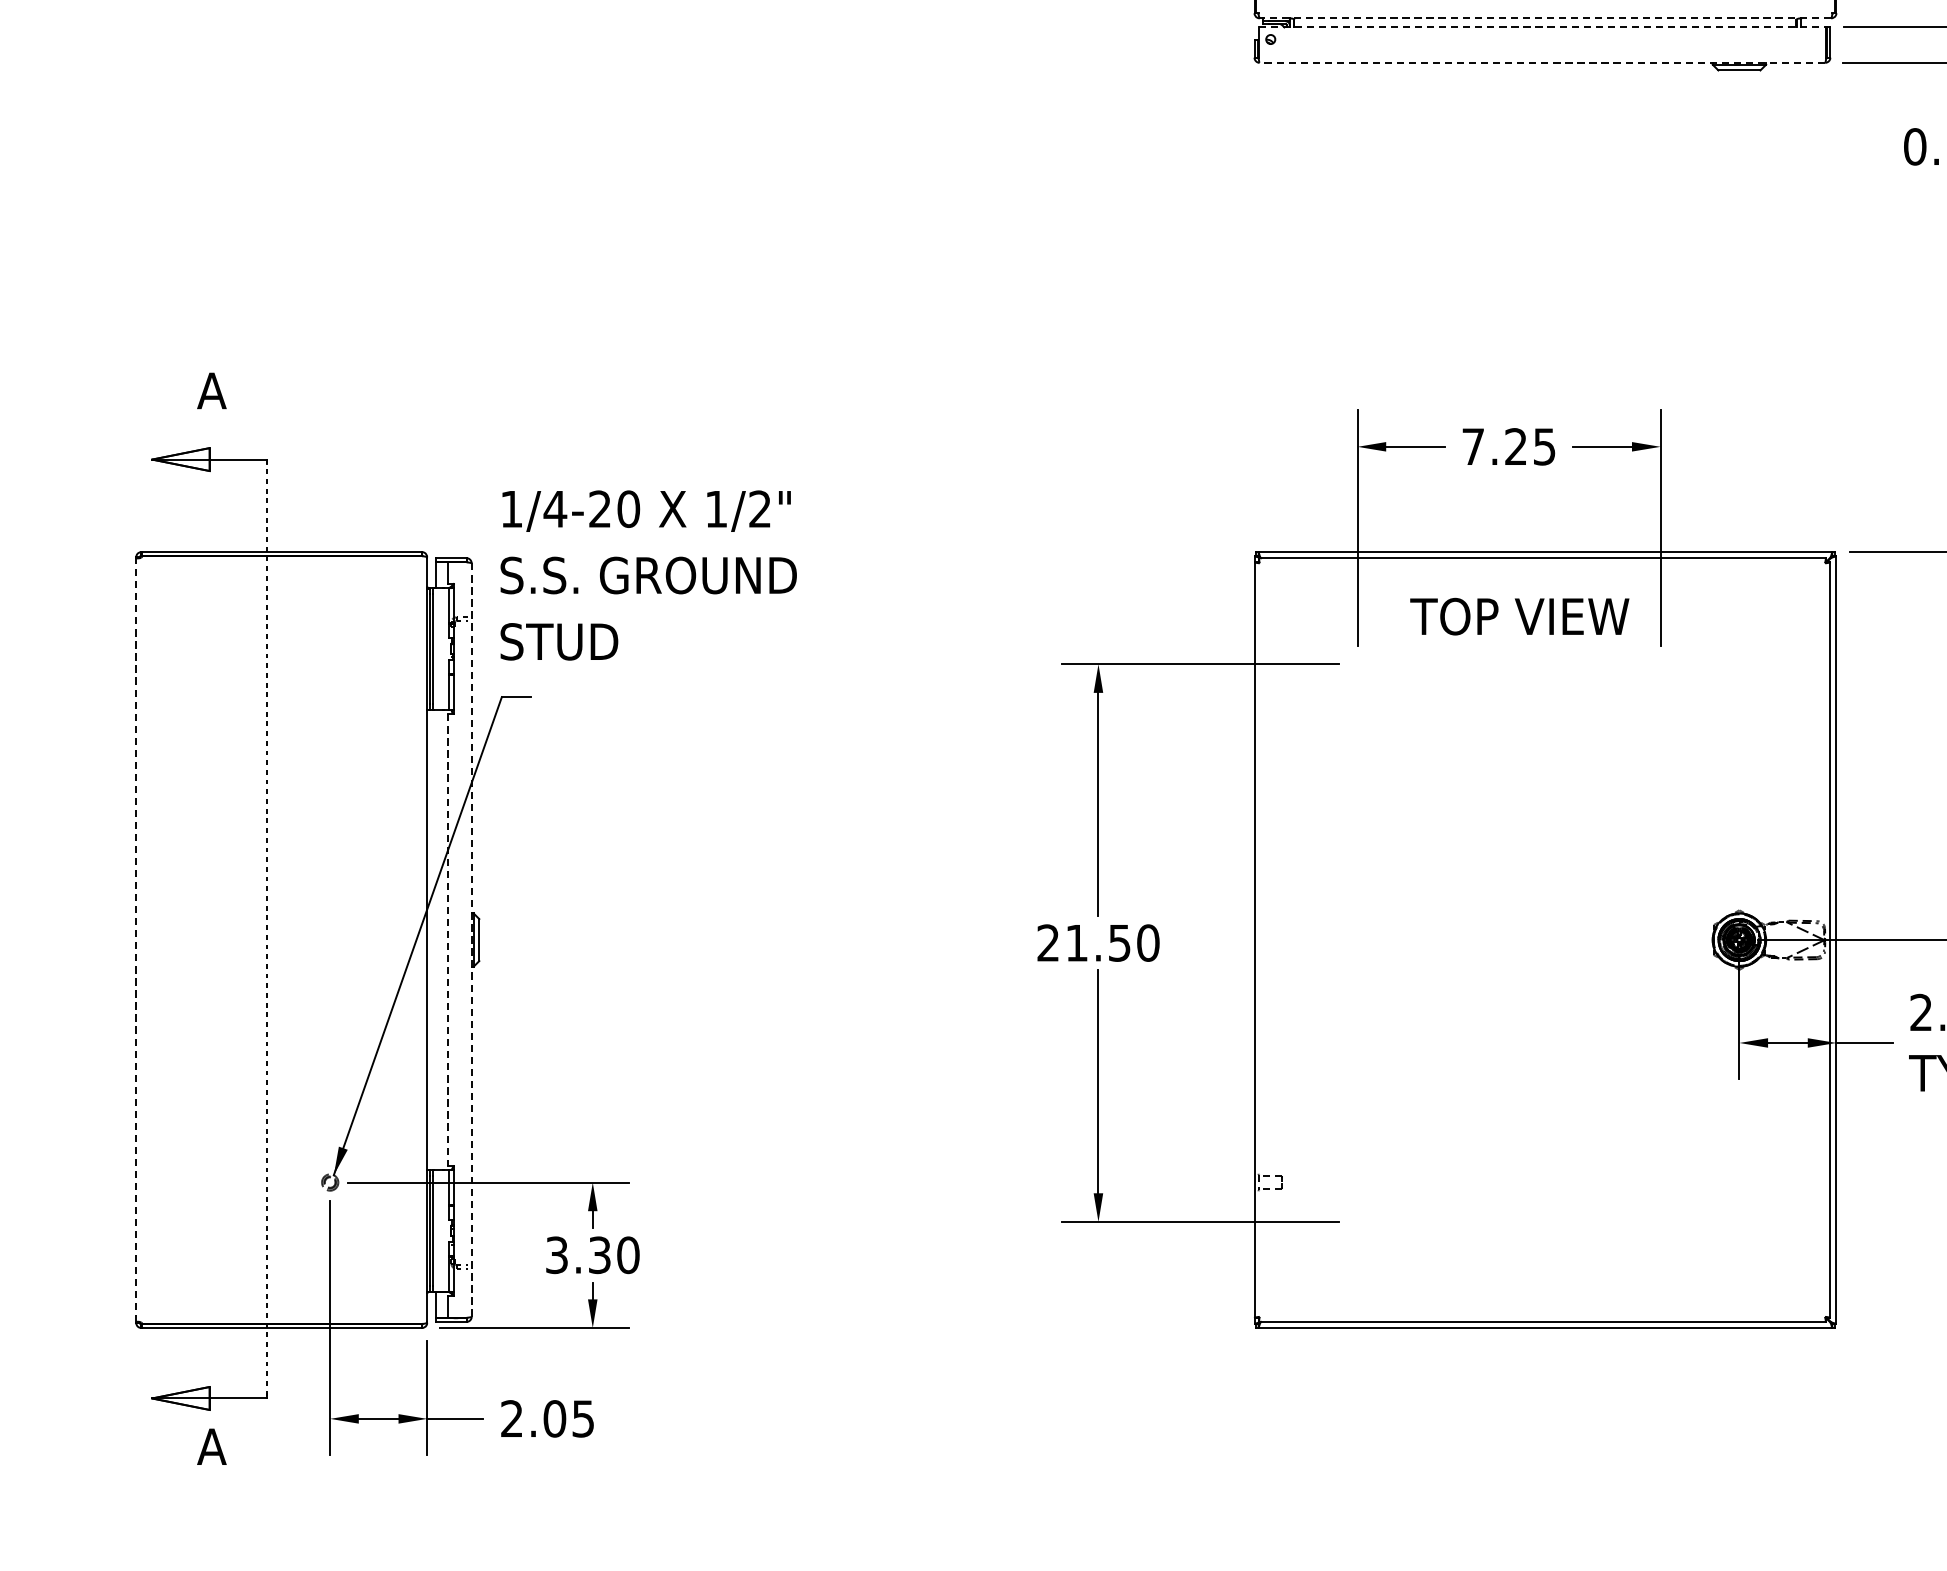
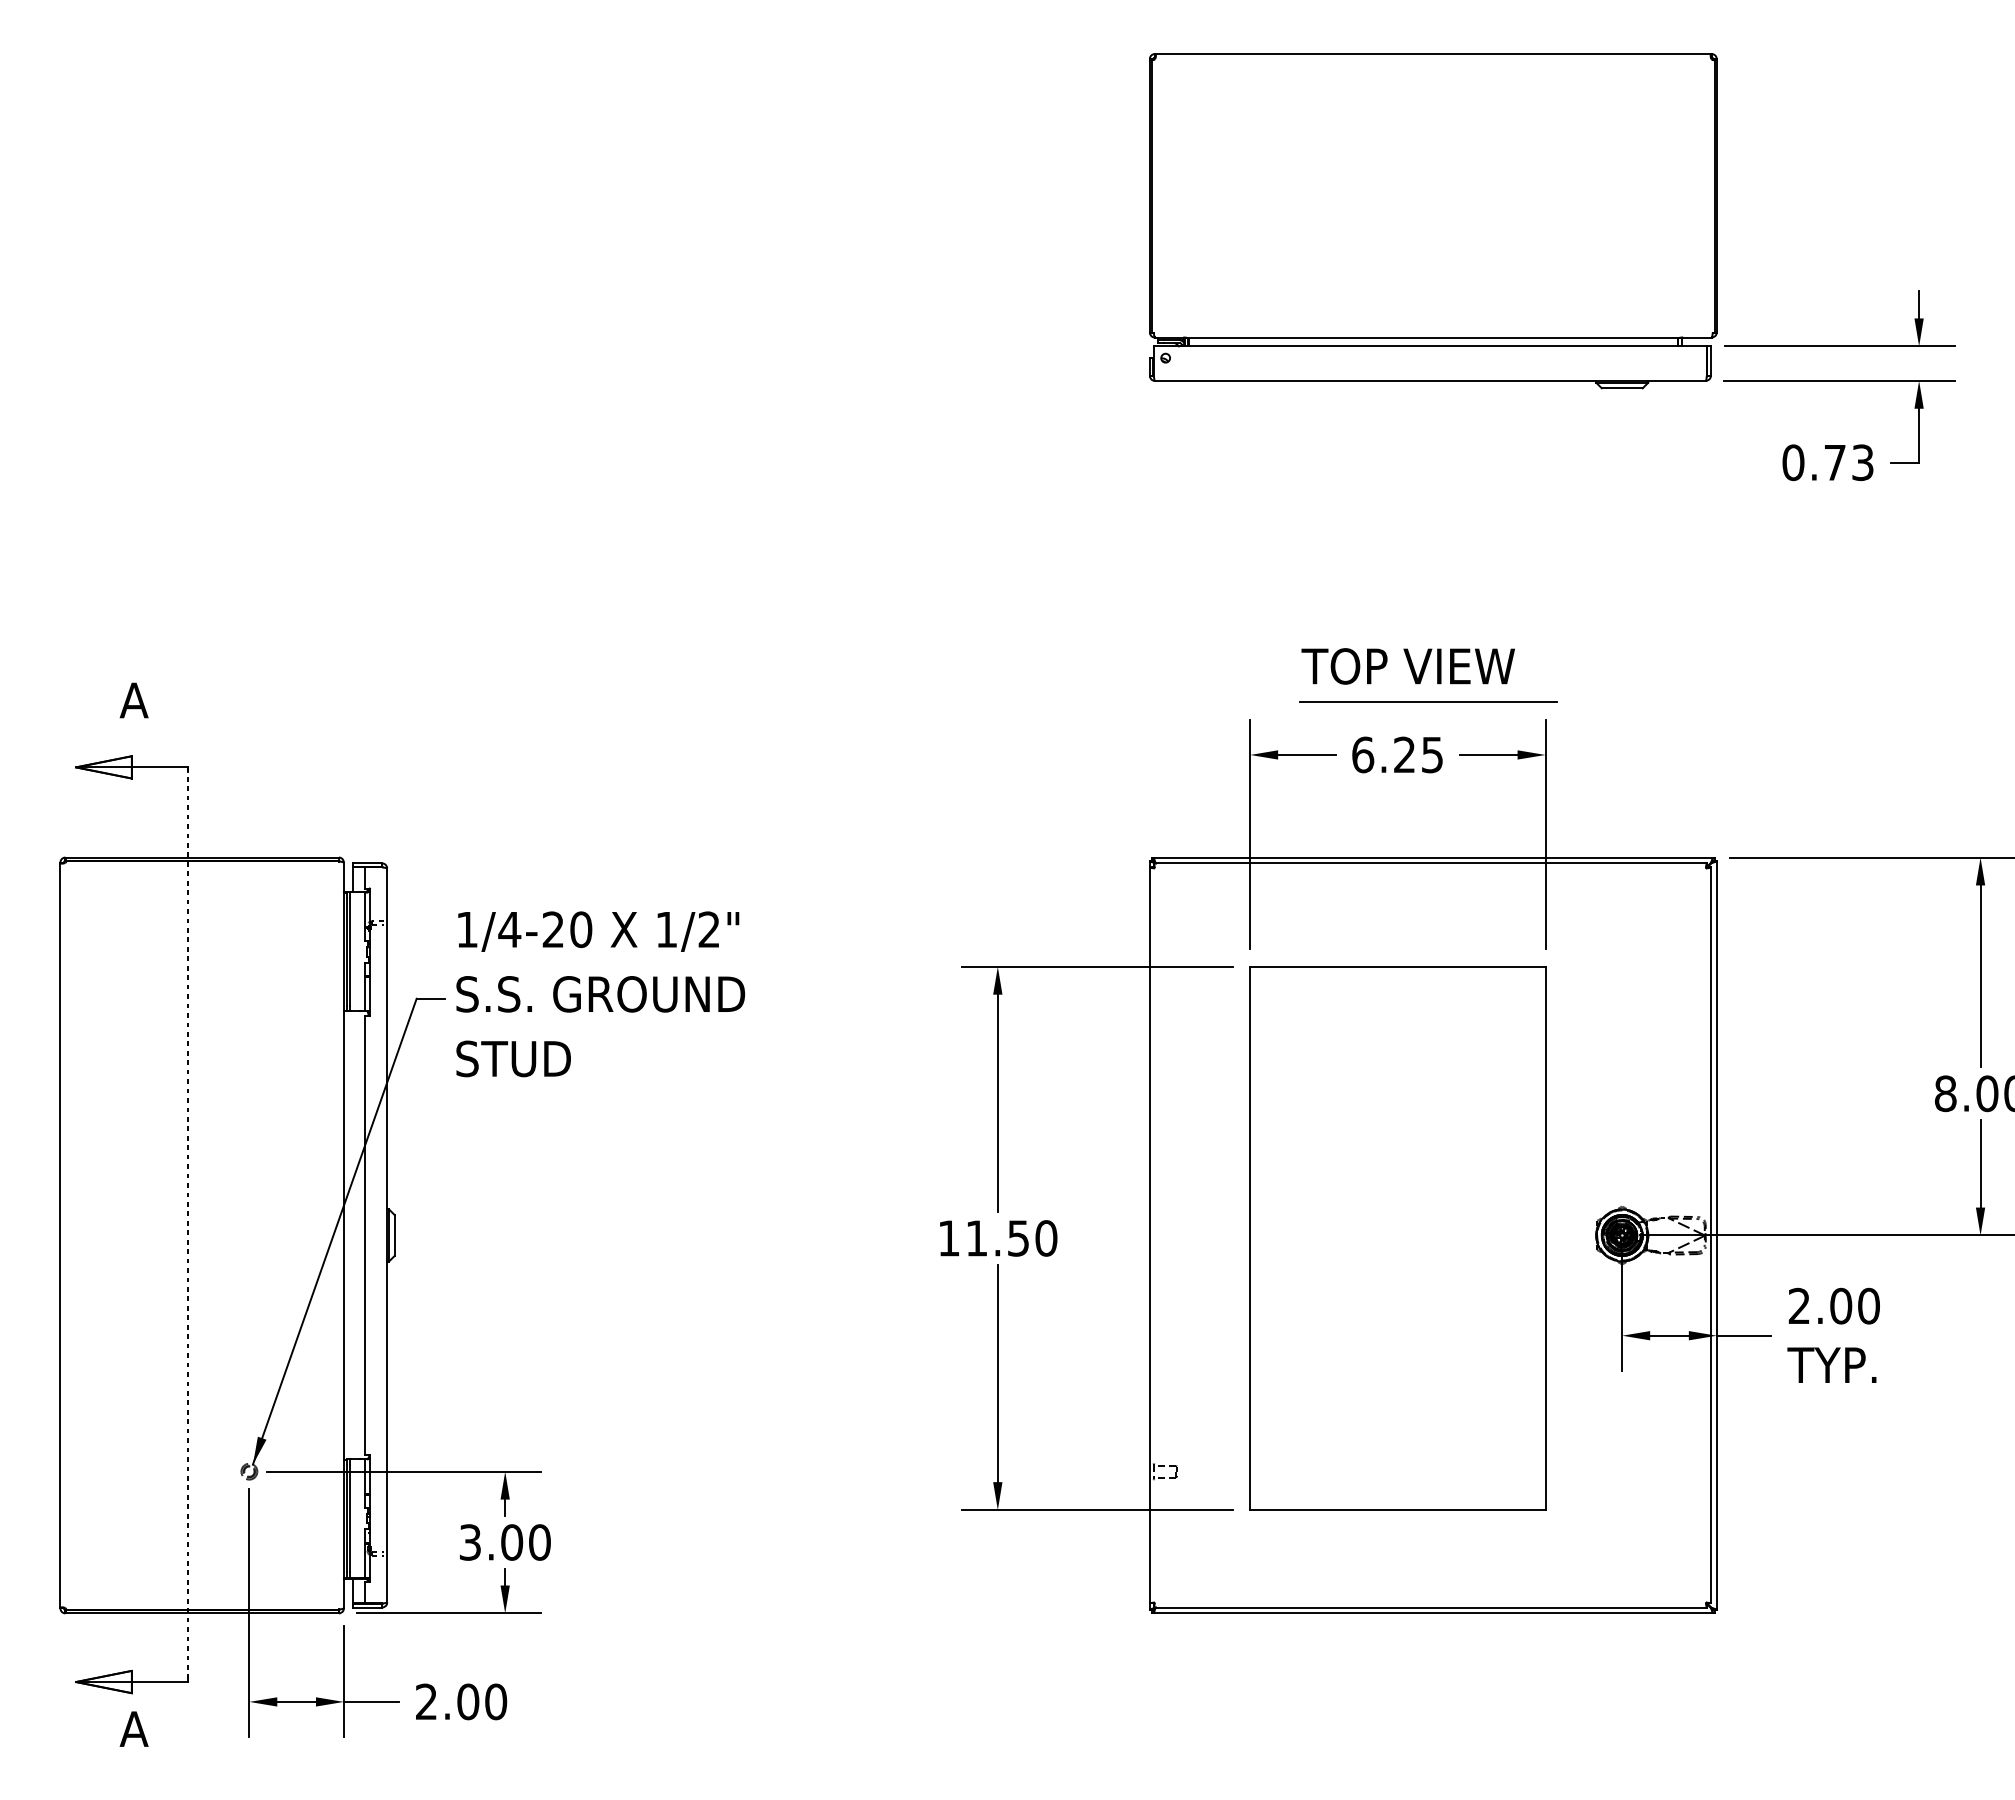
line: (1545, 18) -> (1433, 337), dashed -> solid
line: (1542, 27) -> (1430, 346), dashed -> solid
line: (1542, 62) -> (1430, 380), dashed -> solid
line: (1540, 391) -> (1428, 701), added
text: (1473, 446) -> (1363, 754), 7.25 -> 6.25
text: (648, 575) -> (600, 994), moved
text: (1518, 616) -> (1407, 666), moved
line: (136, 940) -> (60, 1235), dashed -> solid
line: (448, 940) -> (364, 1235), dashed -> solid
line: (471, 940) -> (387, 1235), dashed -> solid
text: (1047, 943) -> (948, 1238), 21.50 -> 11.50
part: (1508, 943) -> (1397, 1238), added
text: (600, 1255) -> (512, 1542), 3.30 -> 3.00
text: (583, 1418) -> (496, 1701), 2.05 -> 2.00

